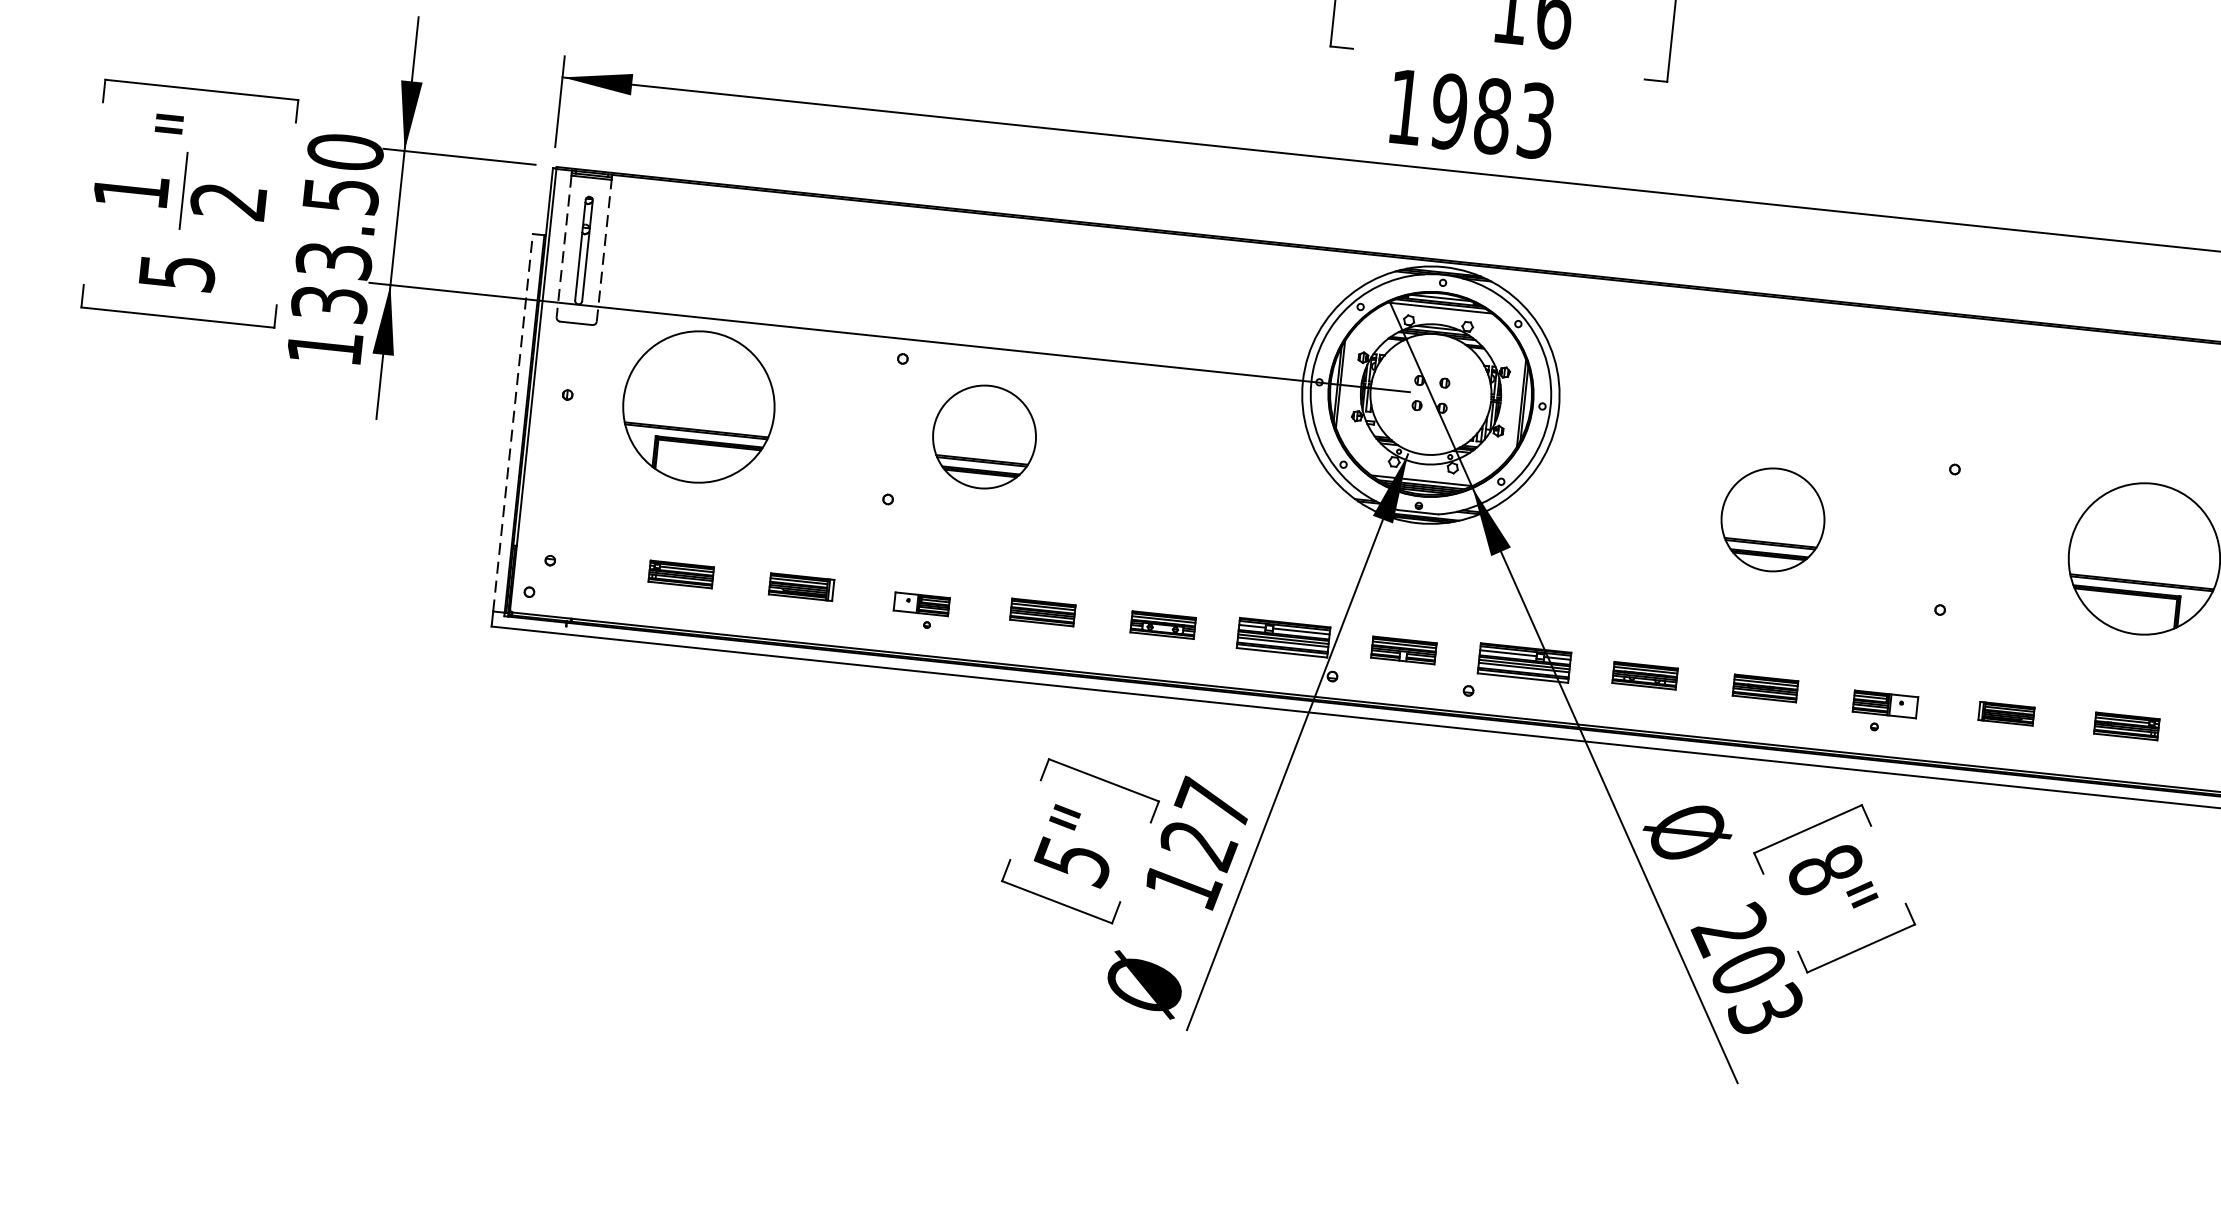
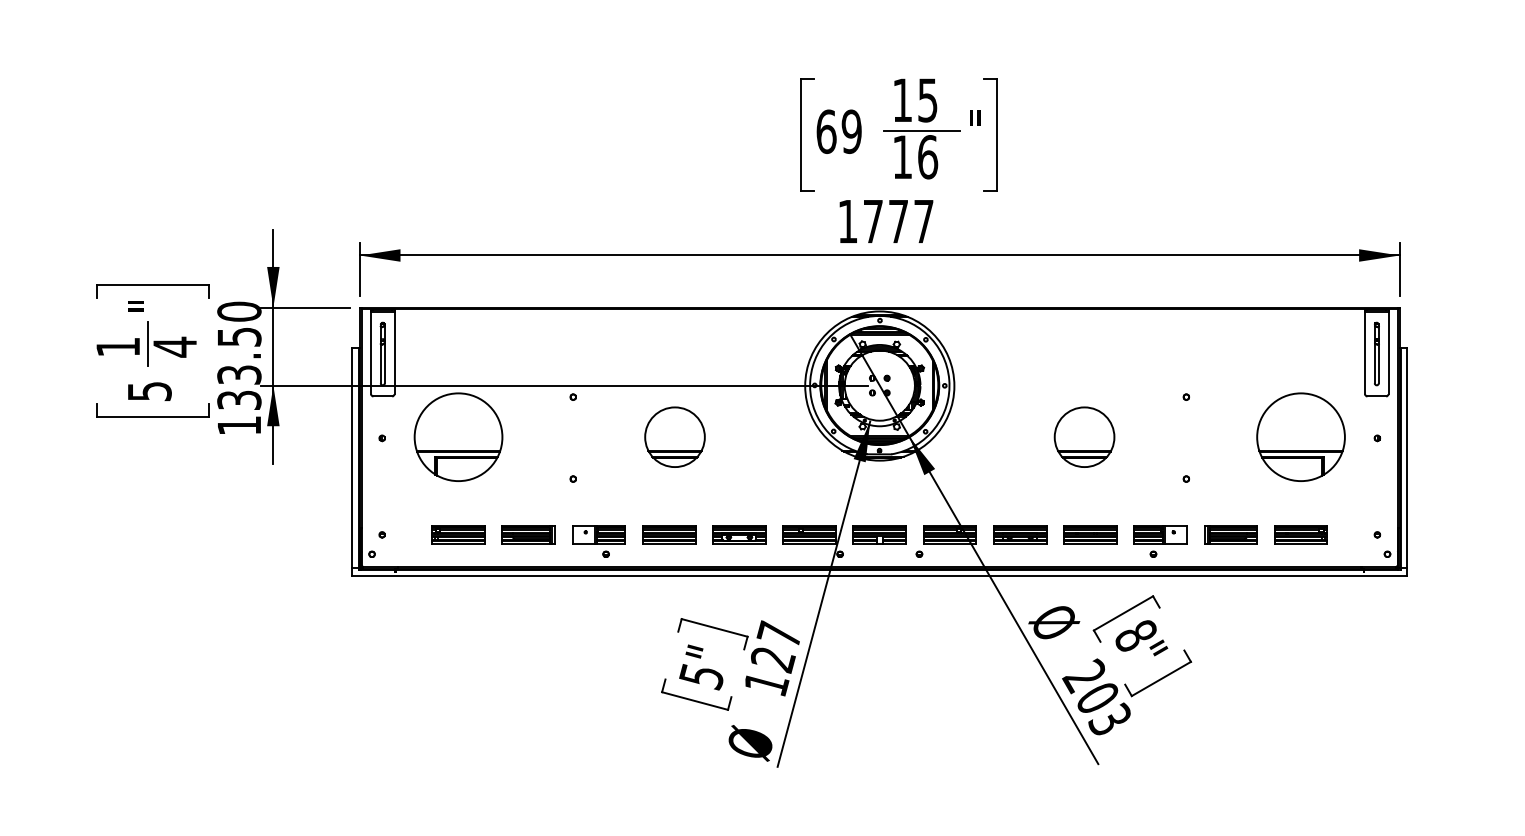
text: (1492, 116) -> (898, 221), 1983 -> 1777
text: (227, 200) -> (174, 346), 2 -> 4
line: (564, 247) -> (371, 353), dashed -> solid
line: (604, 250) -> (394, 352), dashed -> solid
line: (513, 422) -> (352, 457), dashed -> solid
part: (983, 435) -> (674, 436), moved
part: (681, 573) -> (458, 534), size x1.43
part: (801, 586) -> (528, 534), size x1.43
part: (920, 611) -> (598, 541), size x1.67
part: (1043, 611) -> (669, 534), size x1.43
part: (1163, 624) -> (739, 534), size x1.43
part: (1403, 649) -> (879, 534), size x1.43
part: (1645, 675) -> (1020, 534), size x1.43
part: (1765, 687) -> (1090, 534), size x1.43
part: (1884, 712) -> (1160, 541), size x1.43
part: (2005, 713) -> (1230, 534), size x1.67
part: (2125, 725) -> (1300, 534), size x1.43

